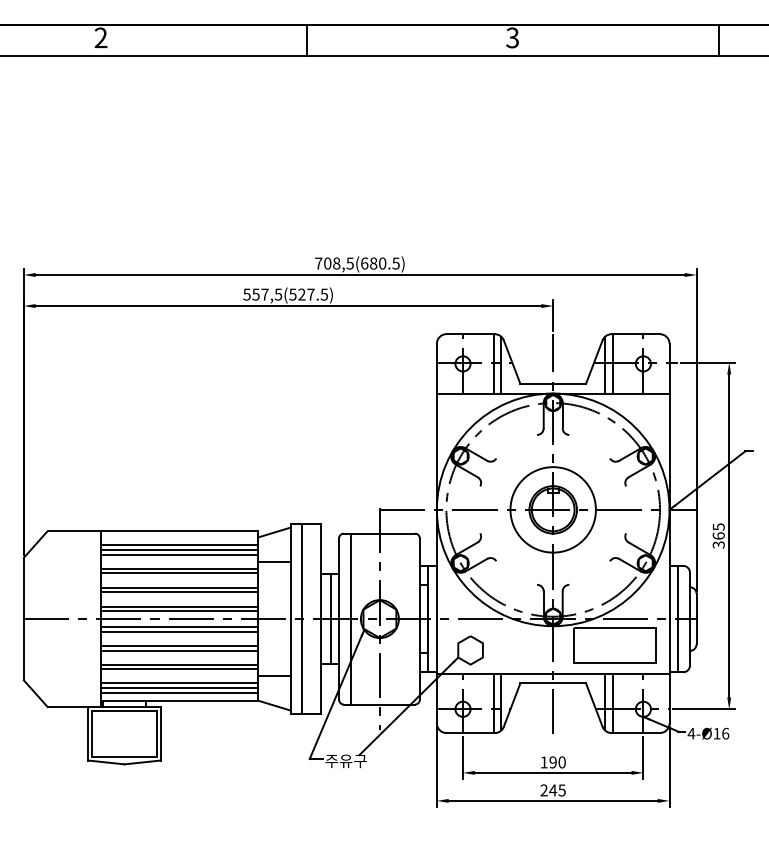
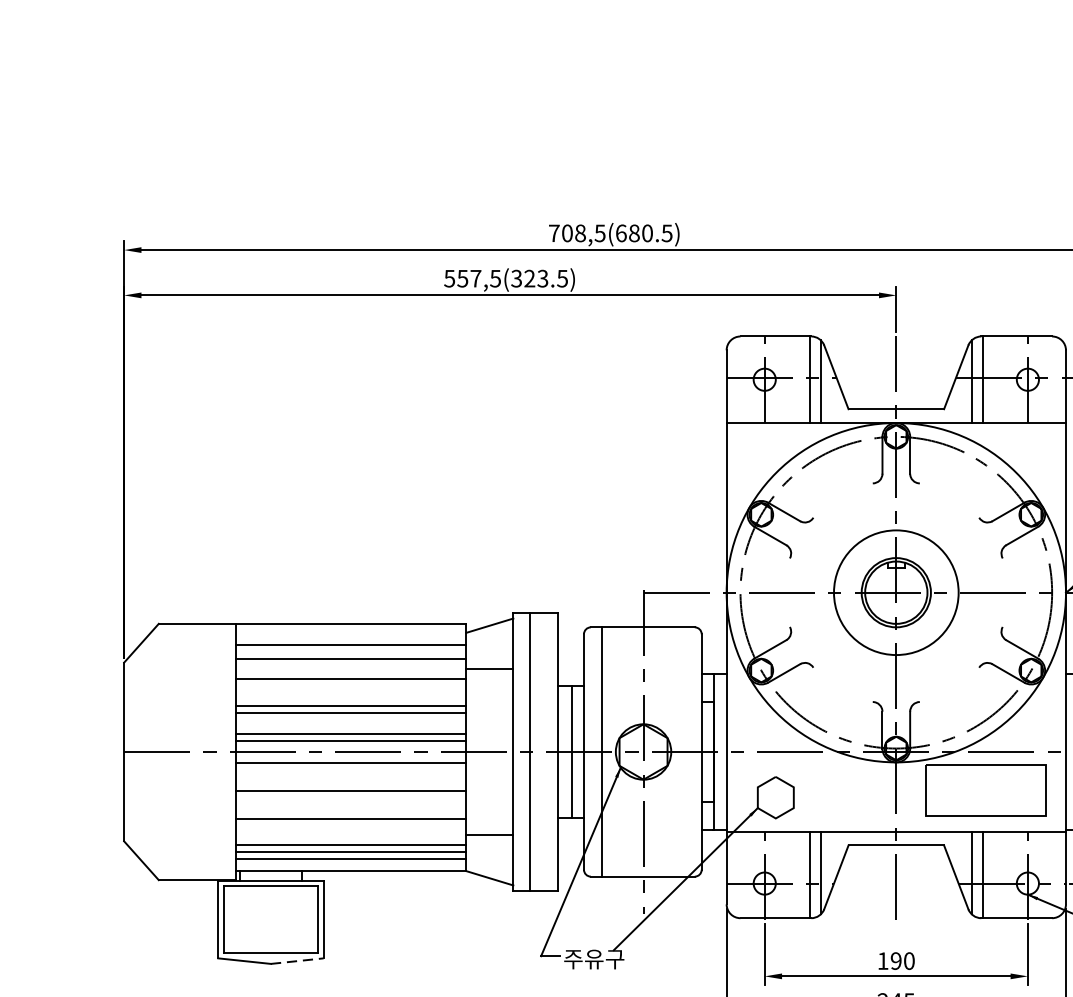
text: (301, 294) -> (529, 278), 557,5(527.5) -> 557,5(323.5)
line: (179, 550) -> (351, 651), removed
line: (179, 573) -> (351, 685), removed
line: (179, 631) -> (351, 770), removed
line: (179, 650) -> (351, 797), removed
line: (179, 668) -> (351, 824), removed
line: (143, 762) -> (298, 961), solid -> dashed

